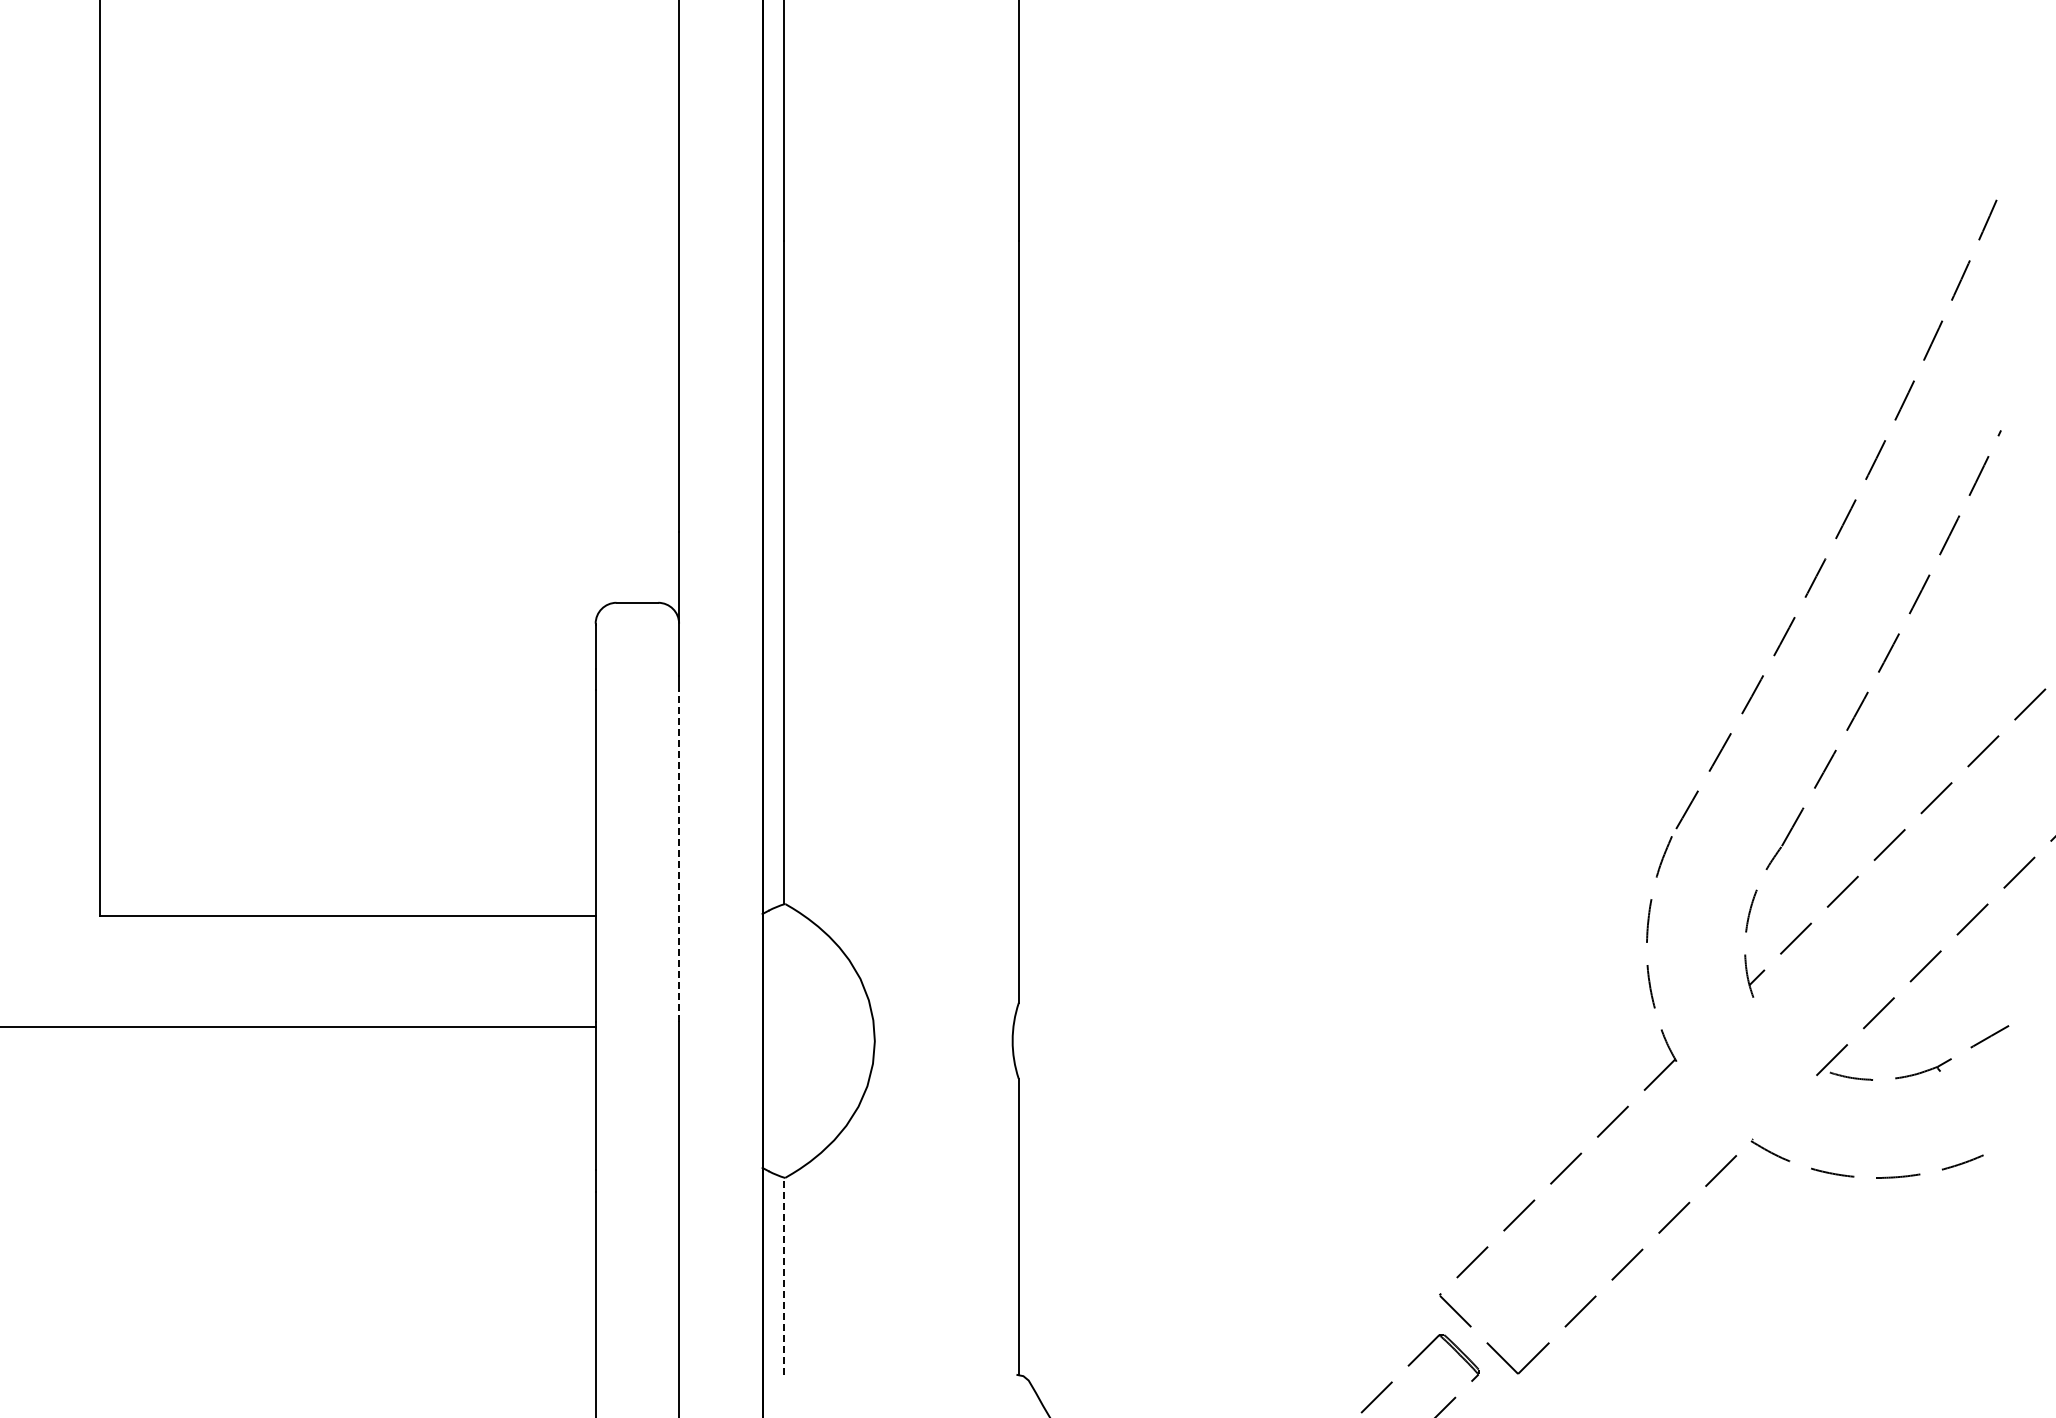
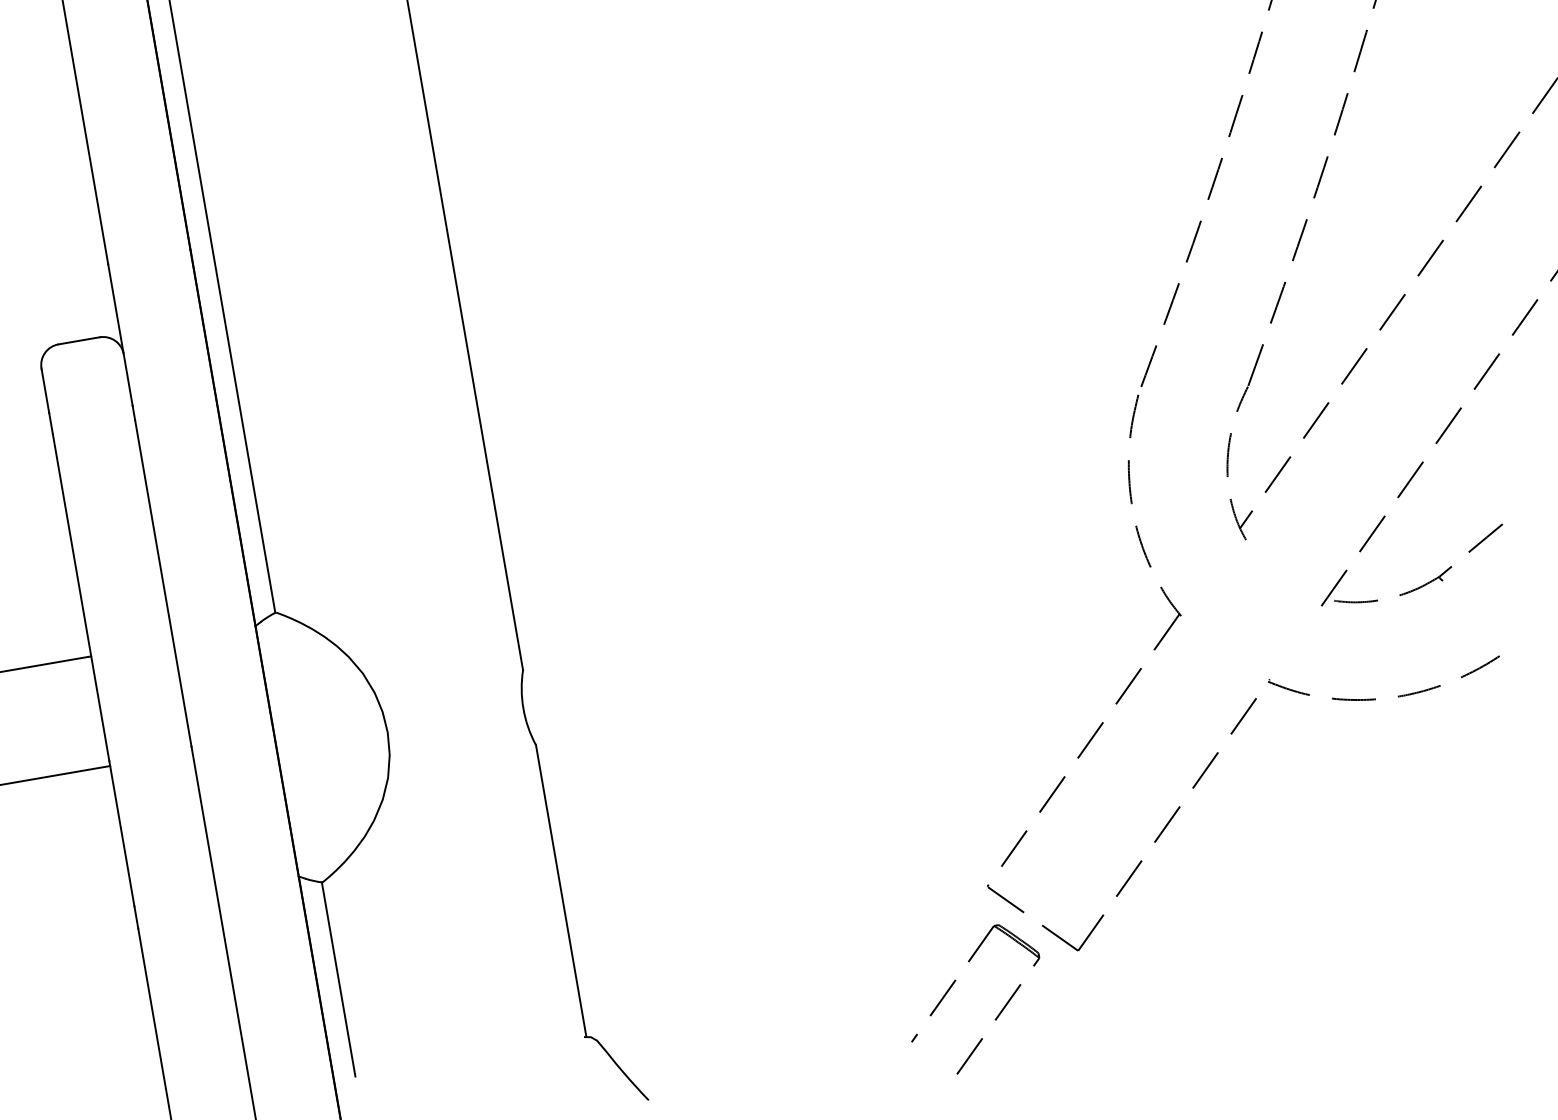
line: (679, 856) -> (163, 583), dashed -> solid
line: (784, 1276) -> (338, 979), dashed -> solid

